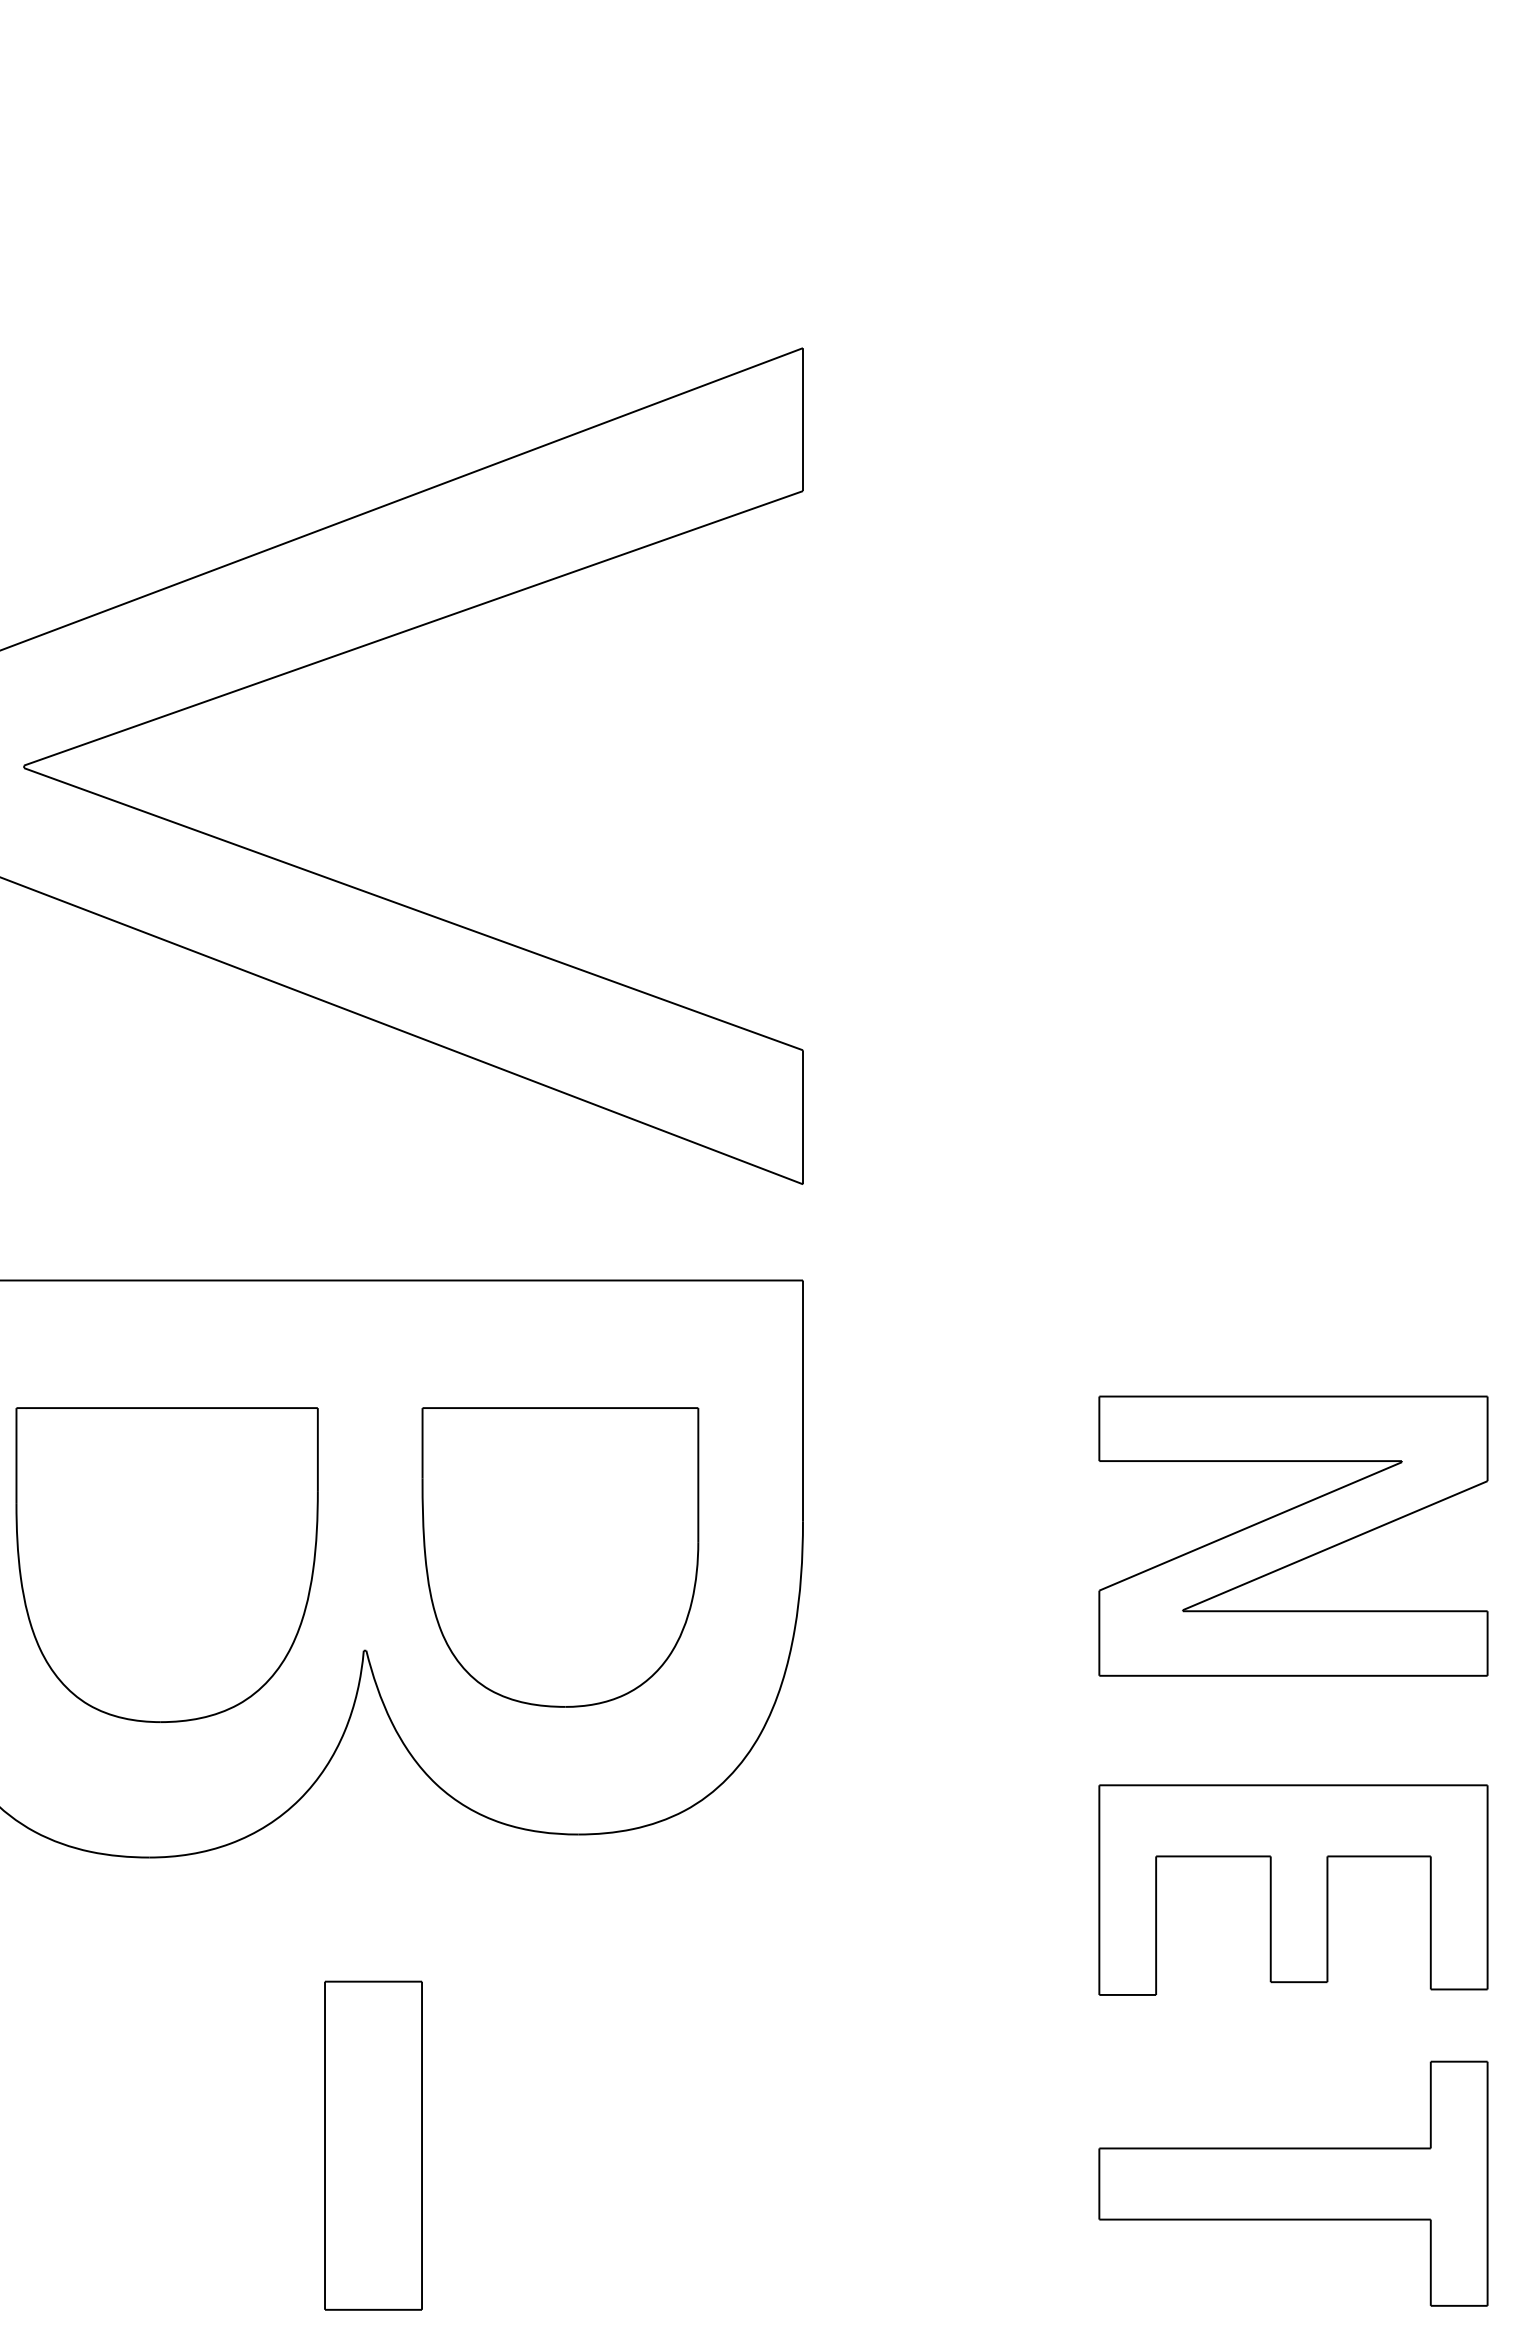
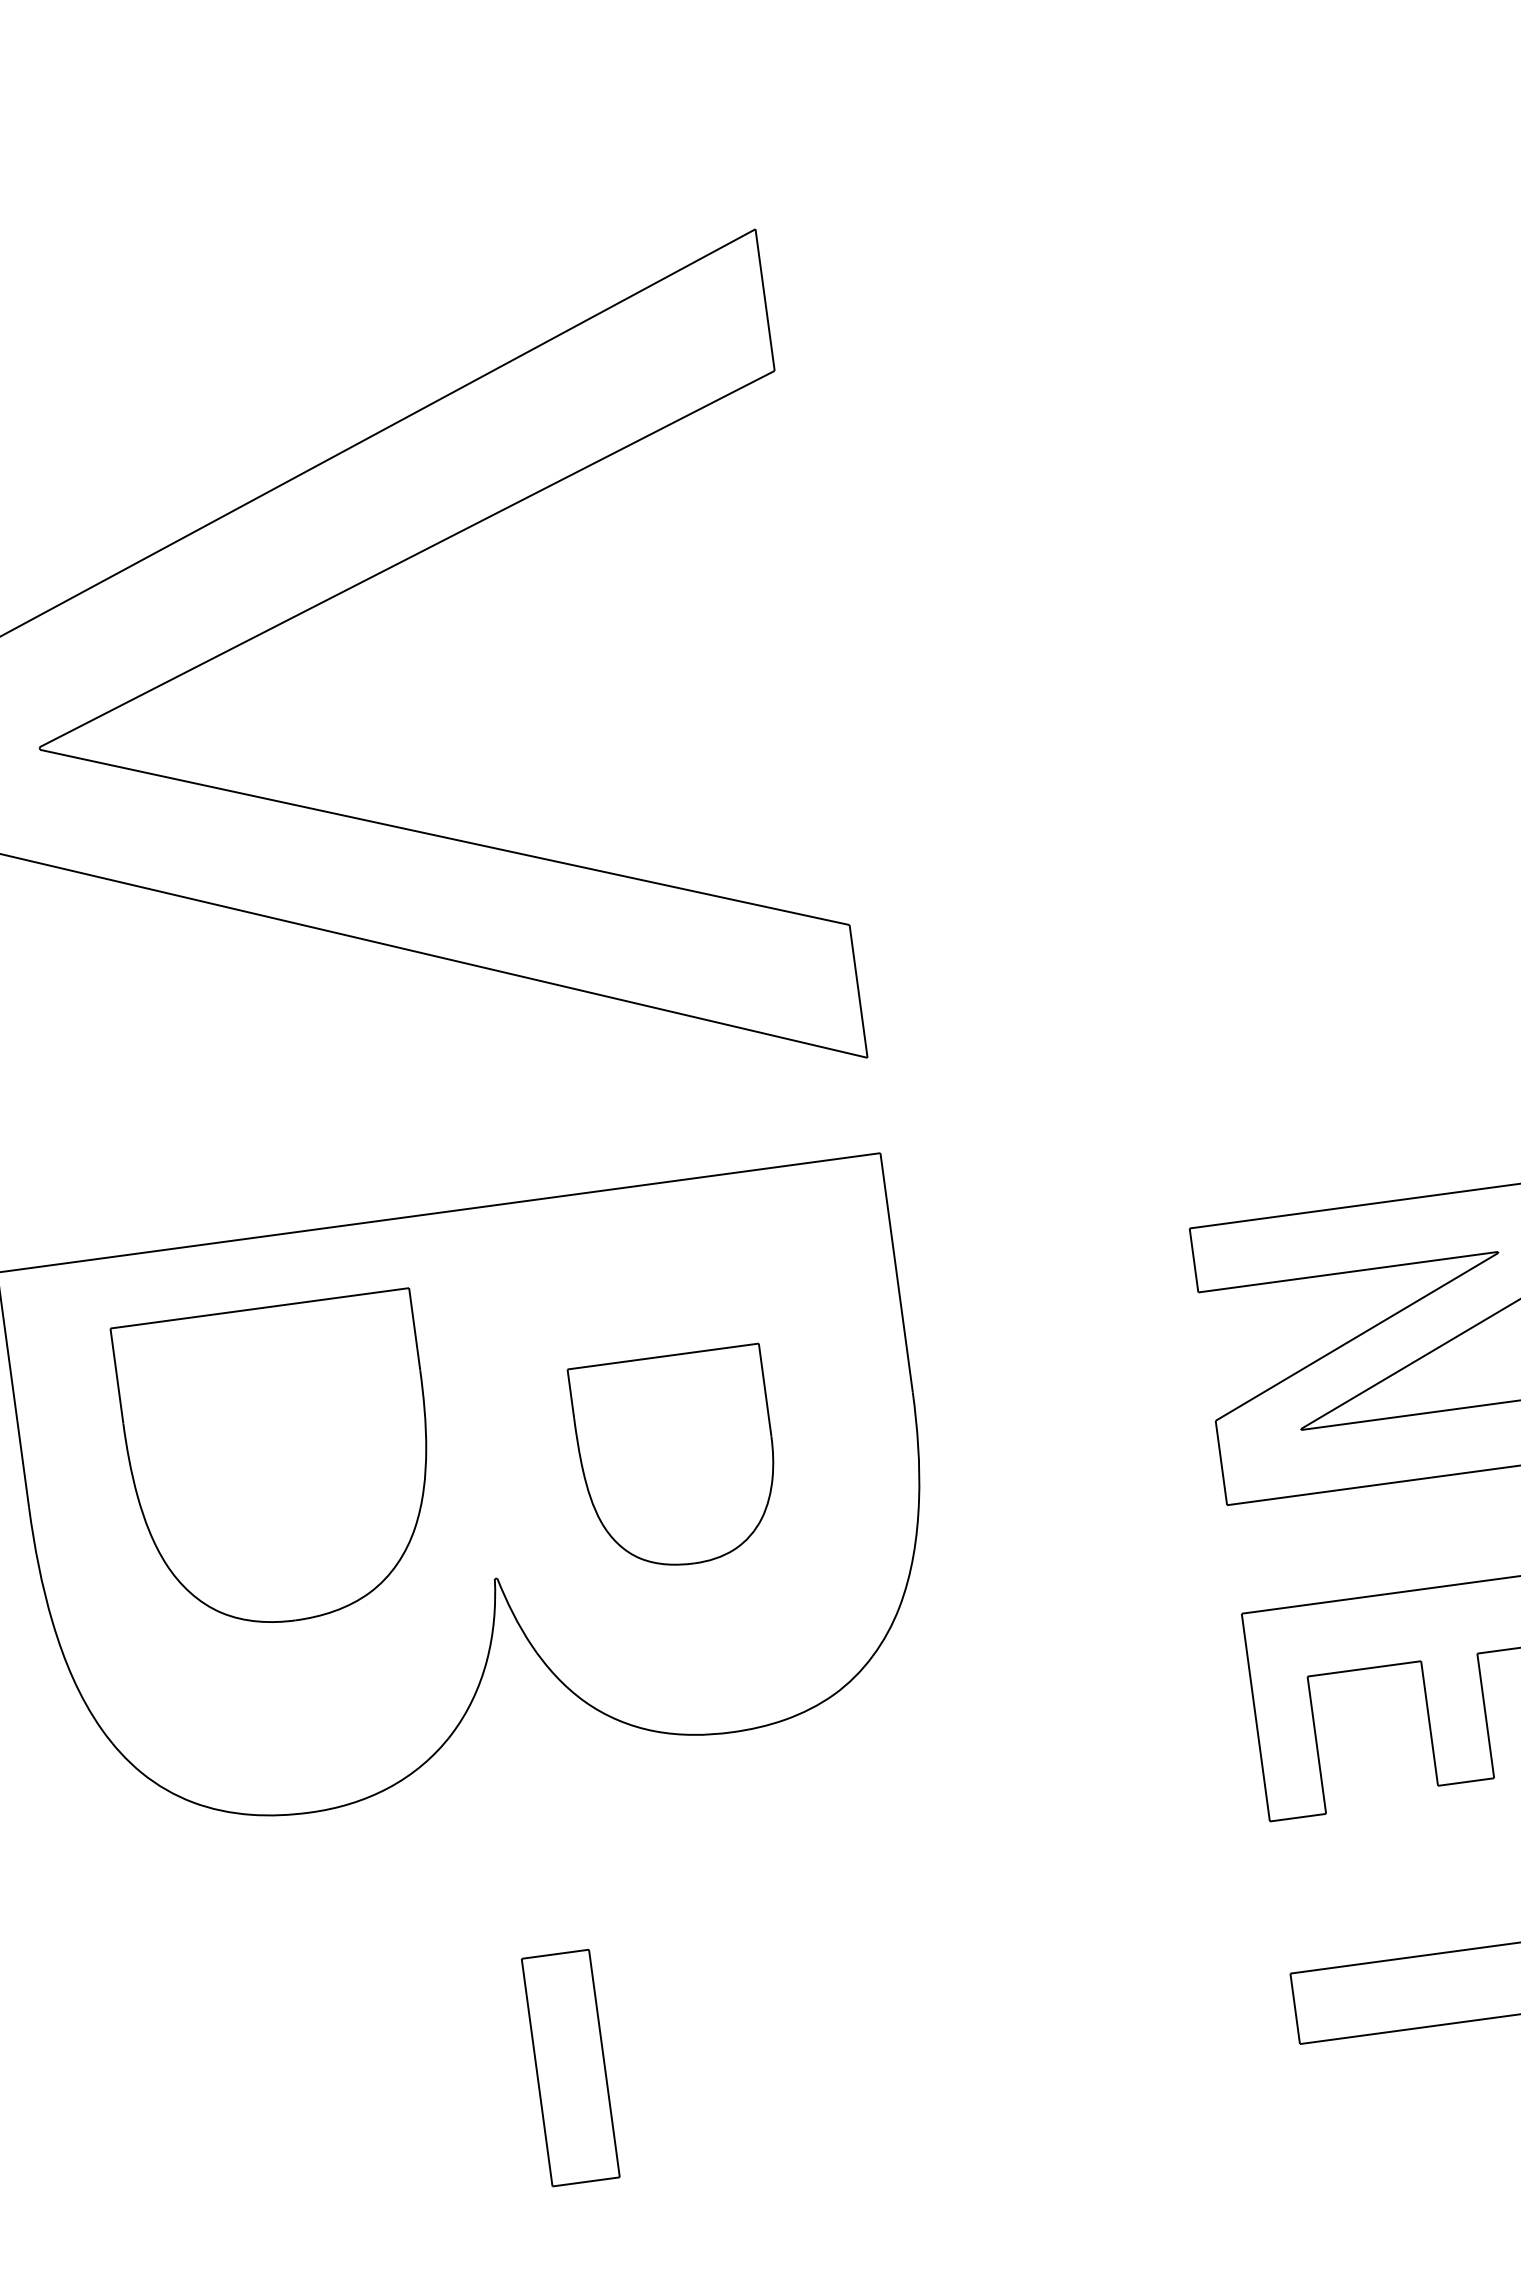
part: (560, 1557) -> (677, 1460), size x0.7
part: (166, 1564) -> (280, 1463), moved
part: (373, 2145) -> (570, 2067), size x0.7

